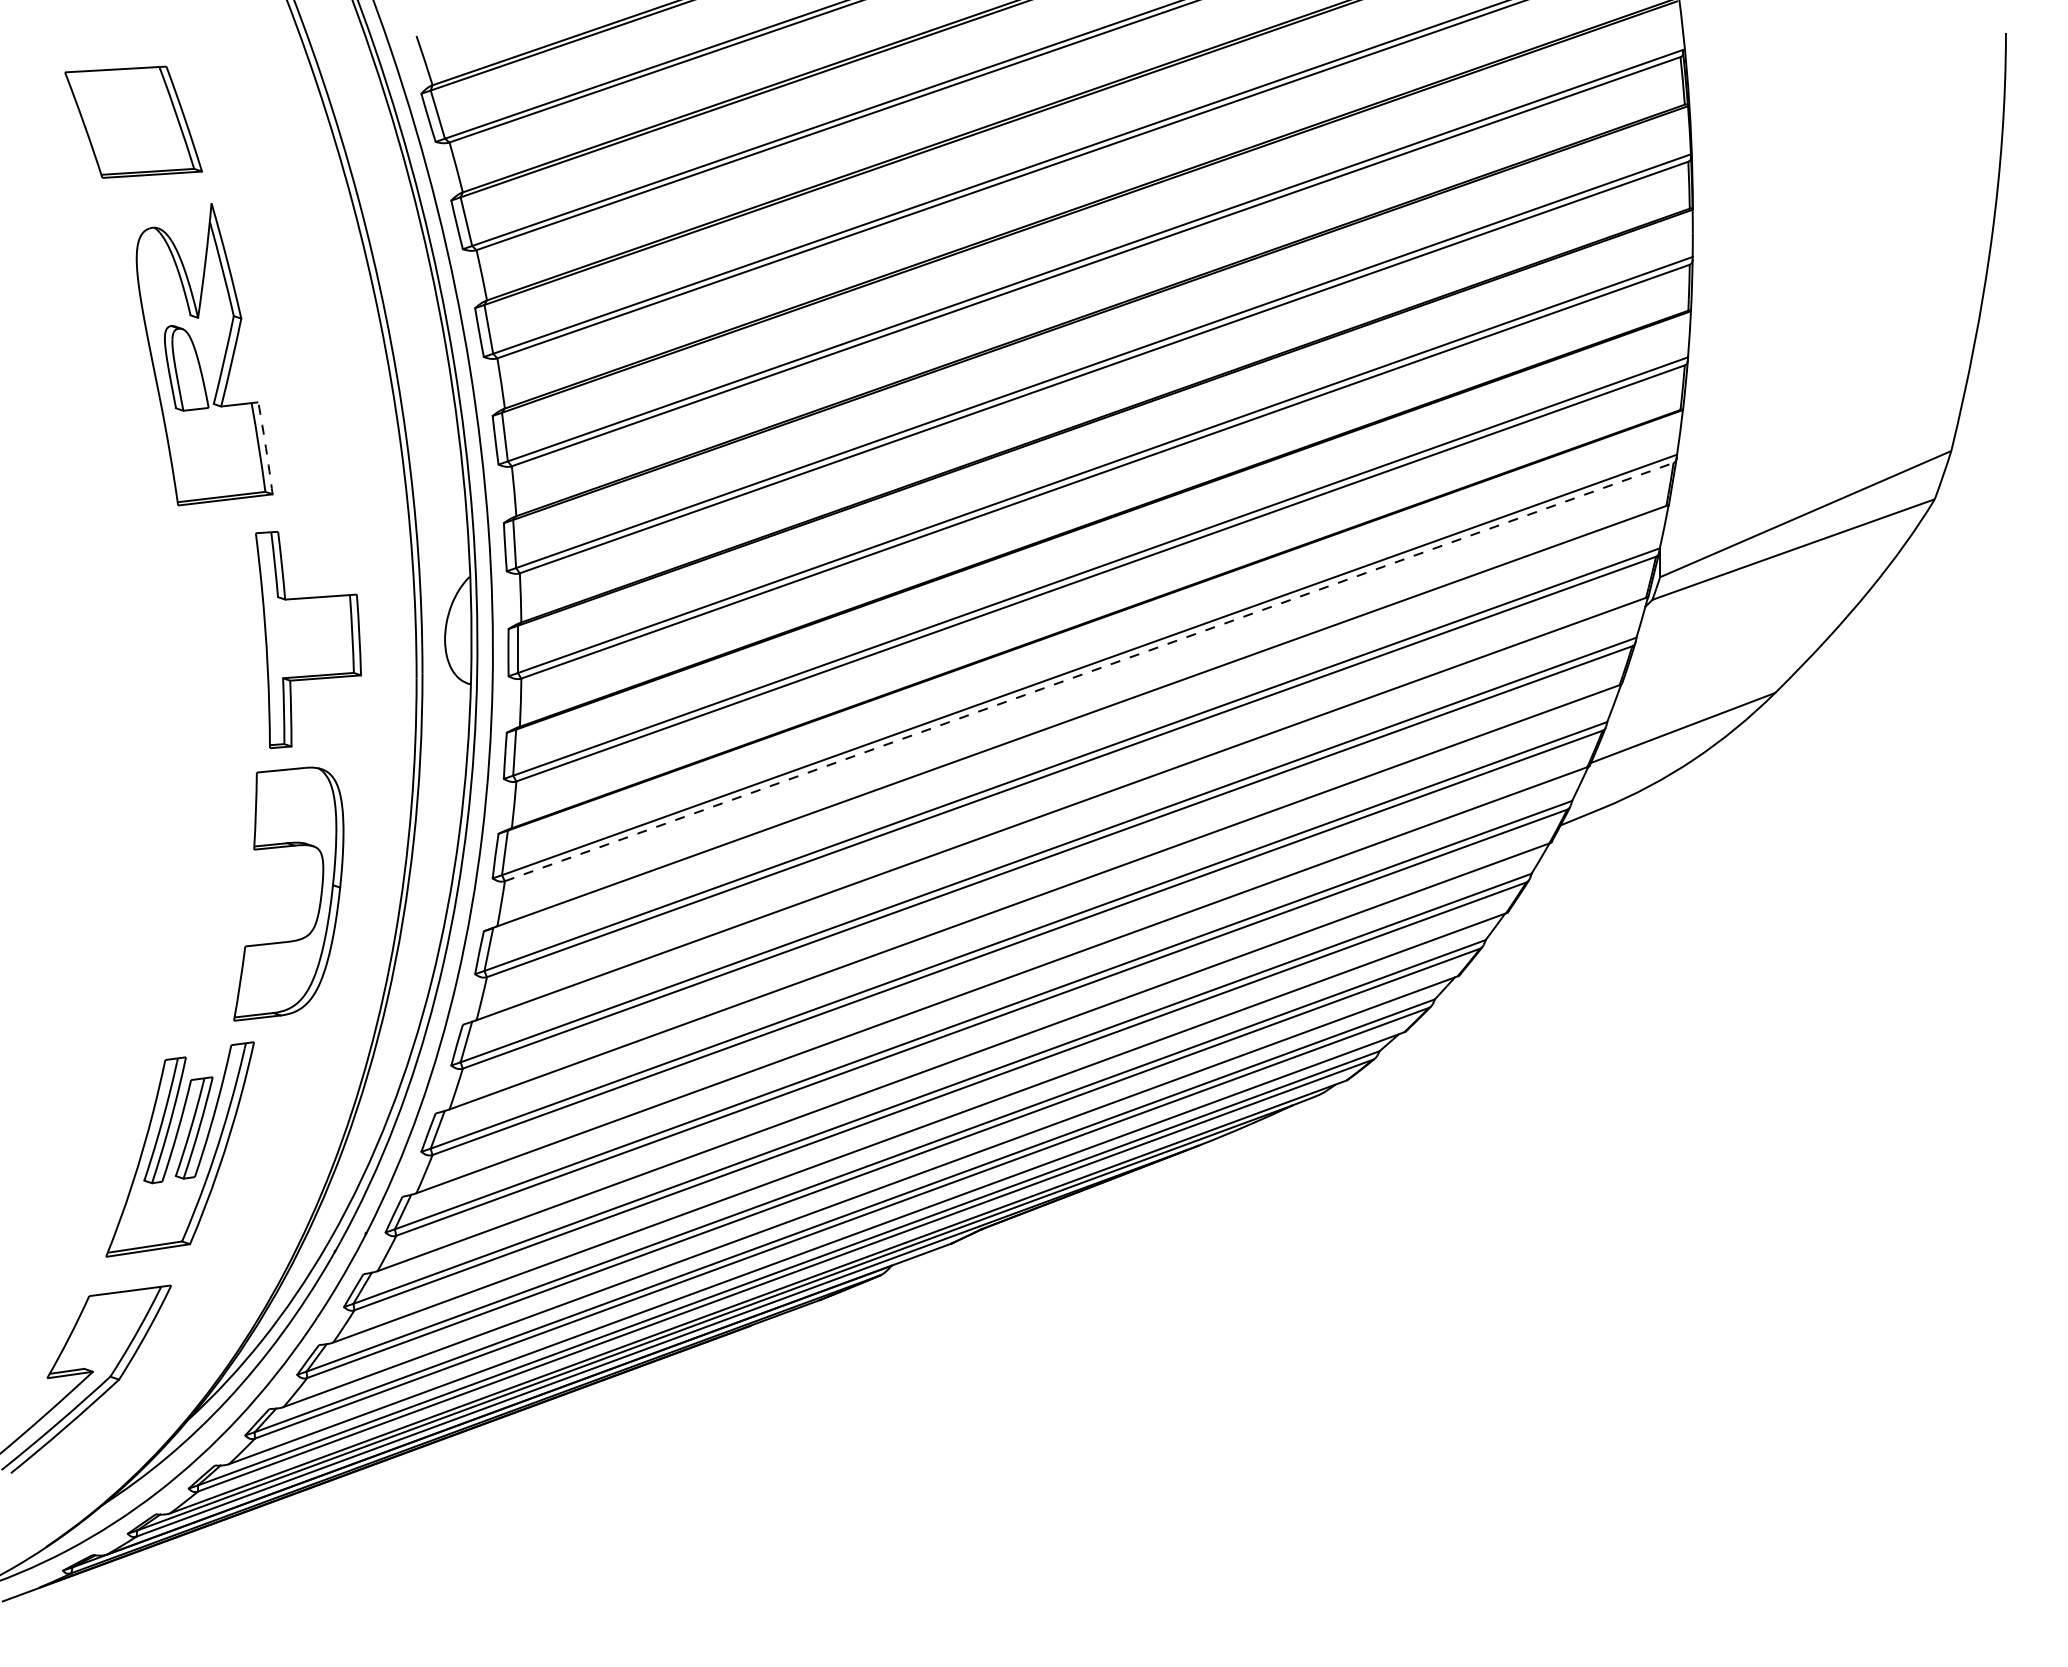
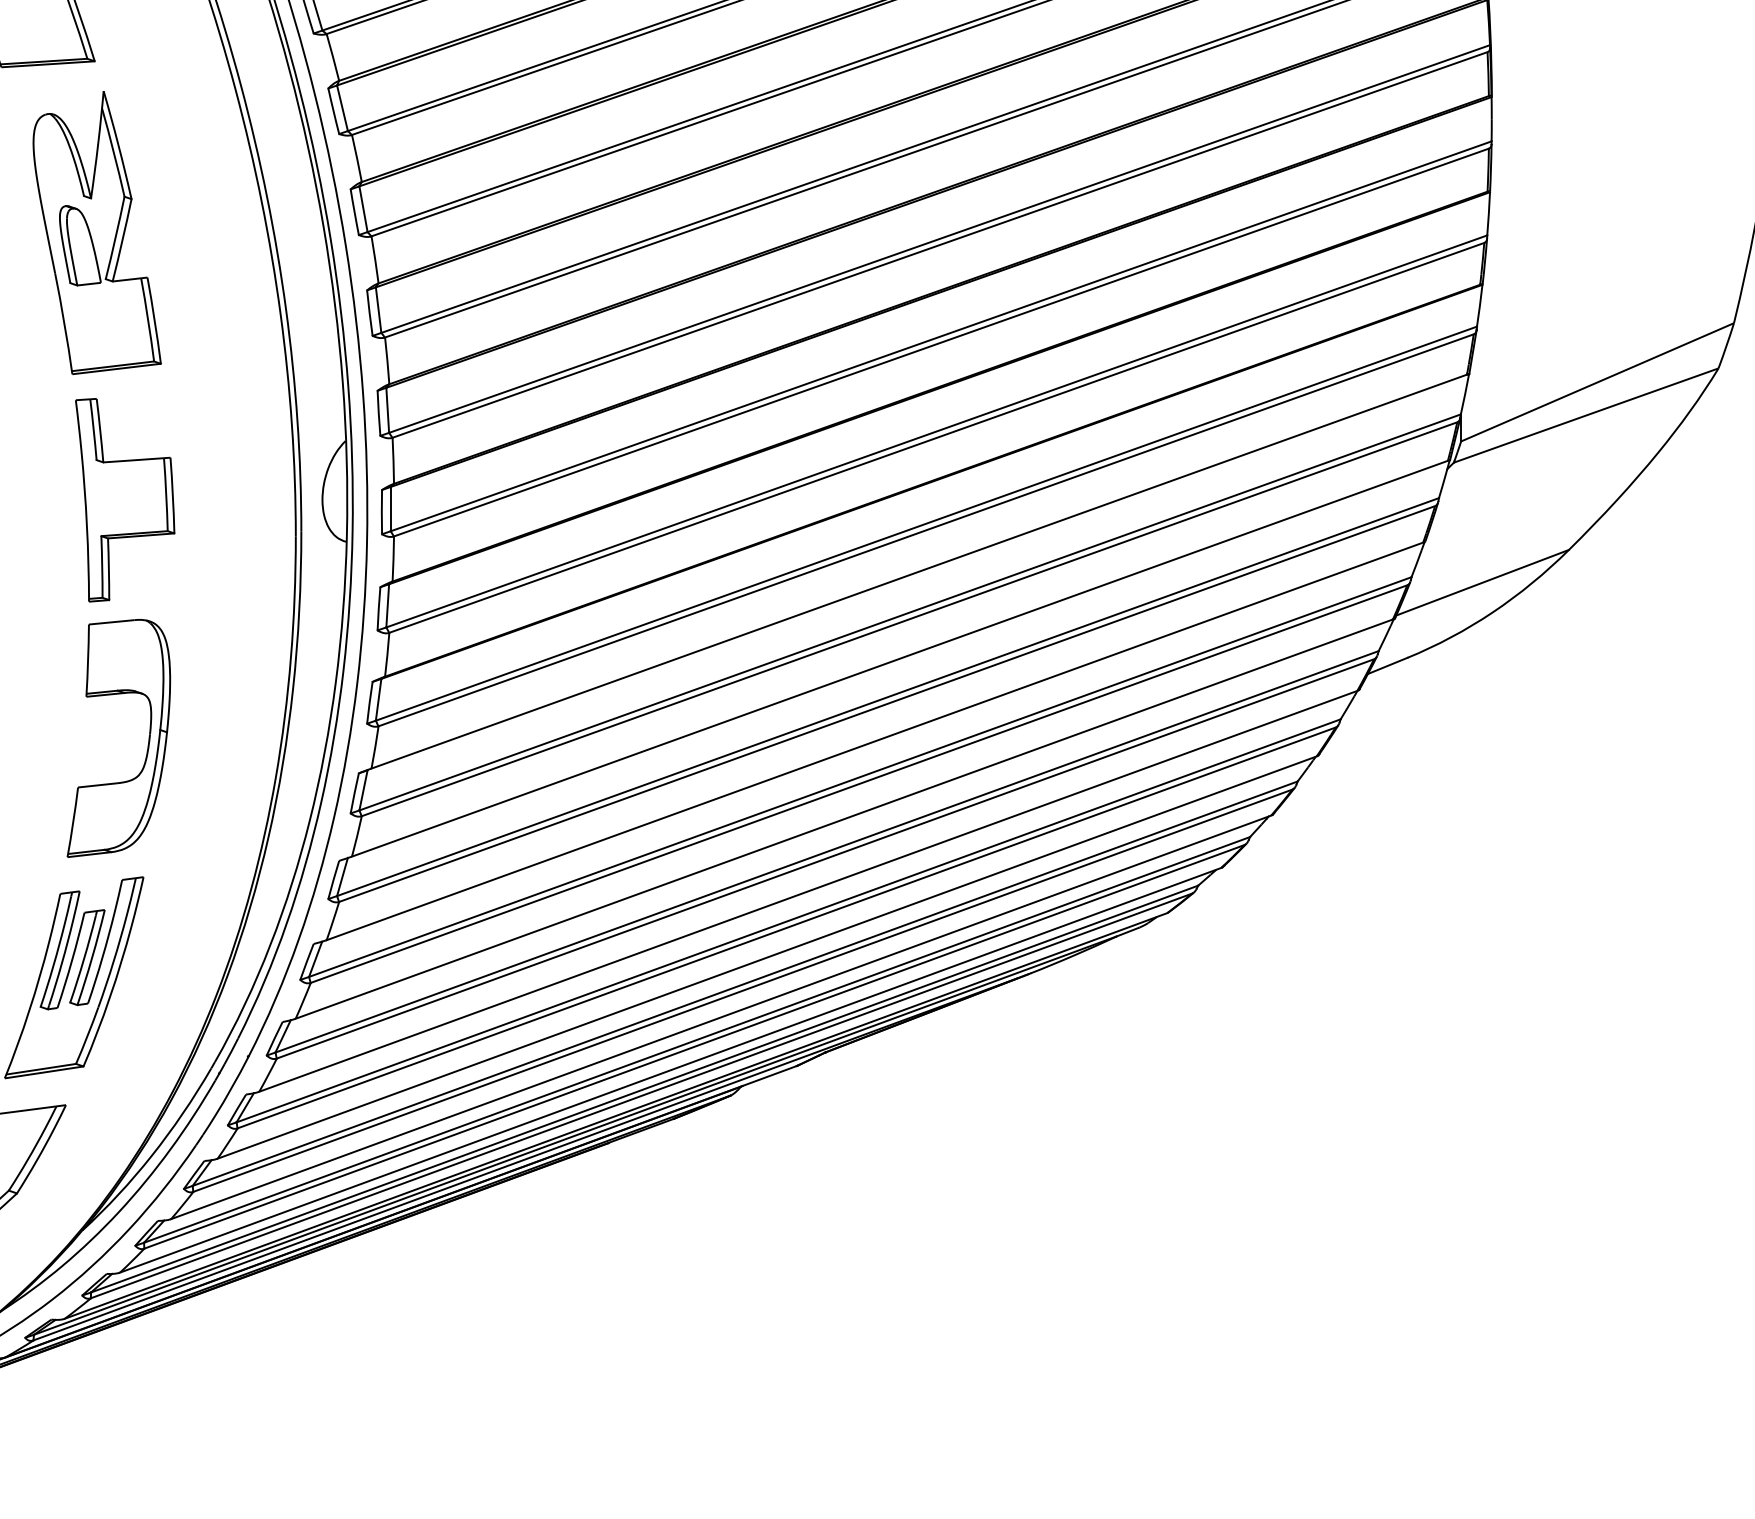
arc: (266, 448) -> (155, 320), dashed -> solid
part: (308, 639) -> (125, 499), moved
line: (1089, 672) -> (926, 530), dashed -> solid
part: (319, 900) -> (147, 744), moved

